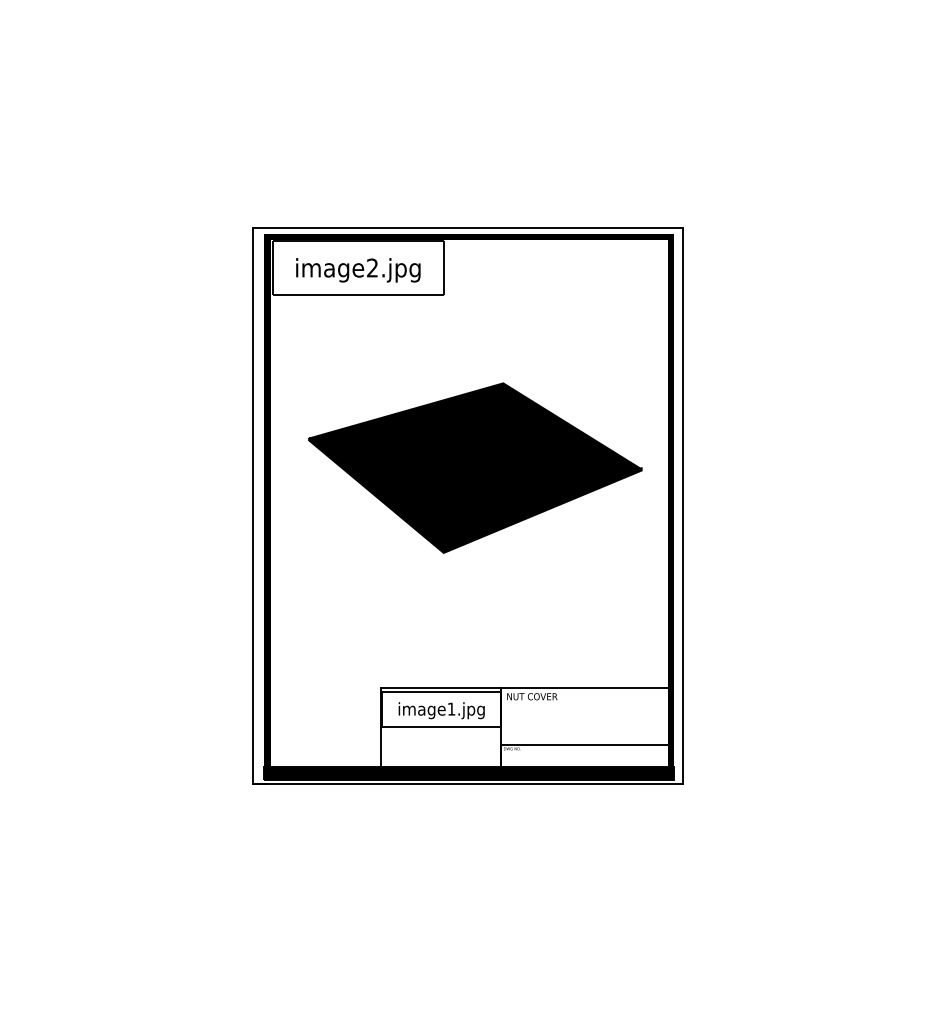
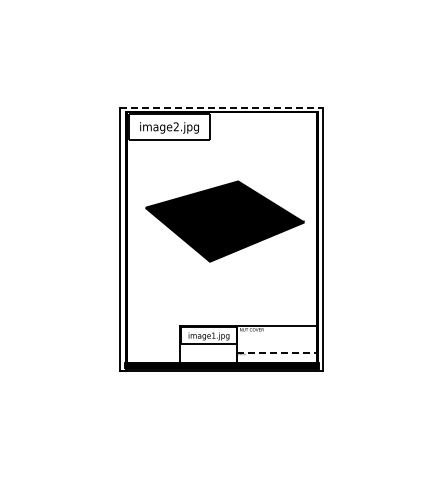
line: (468, 227) -> (221, 107), solid -> dashed
line: (586, 744) -> (277, 352), solid -> dashed

